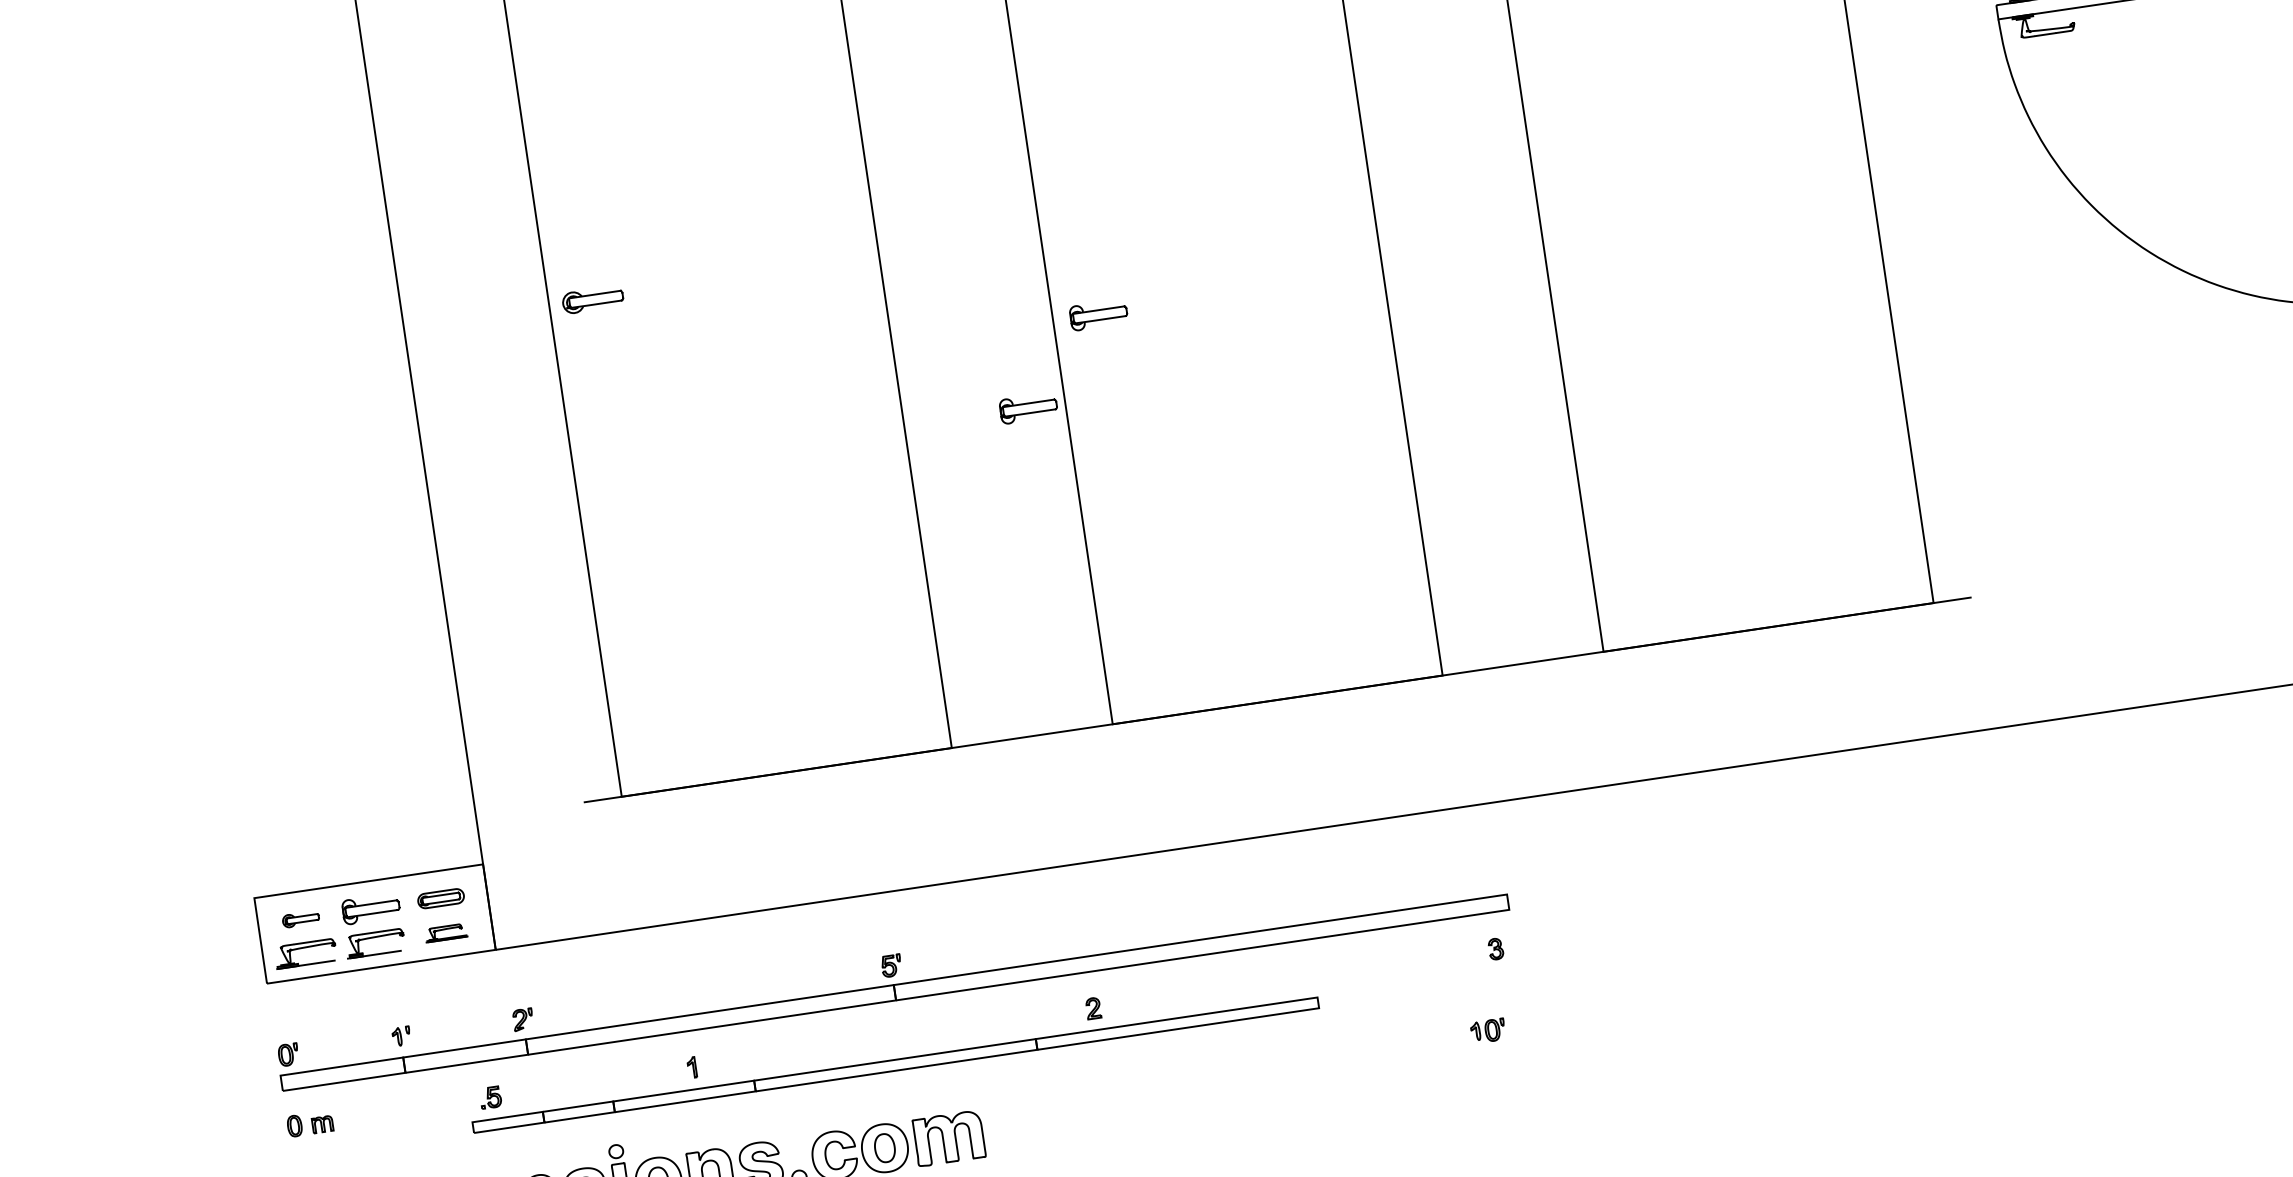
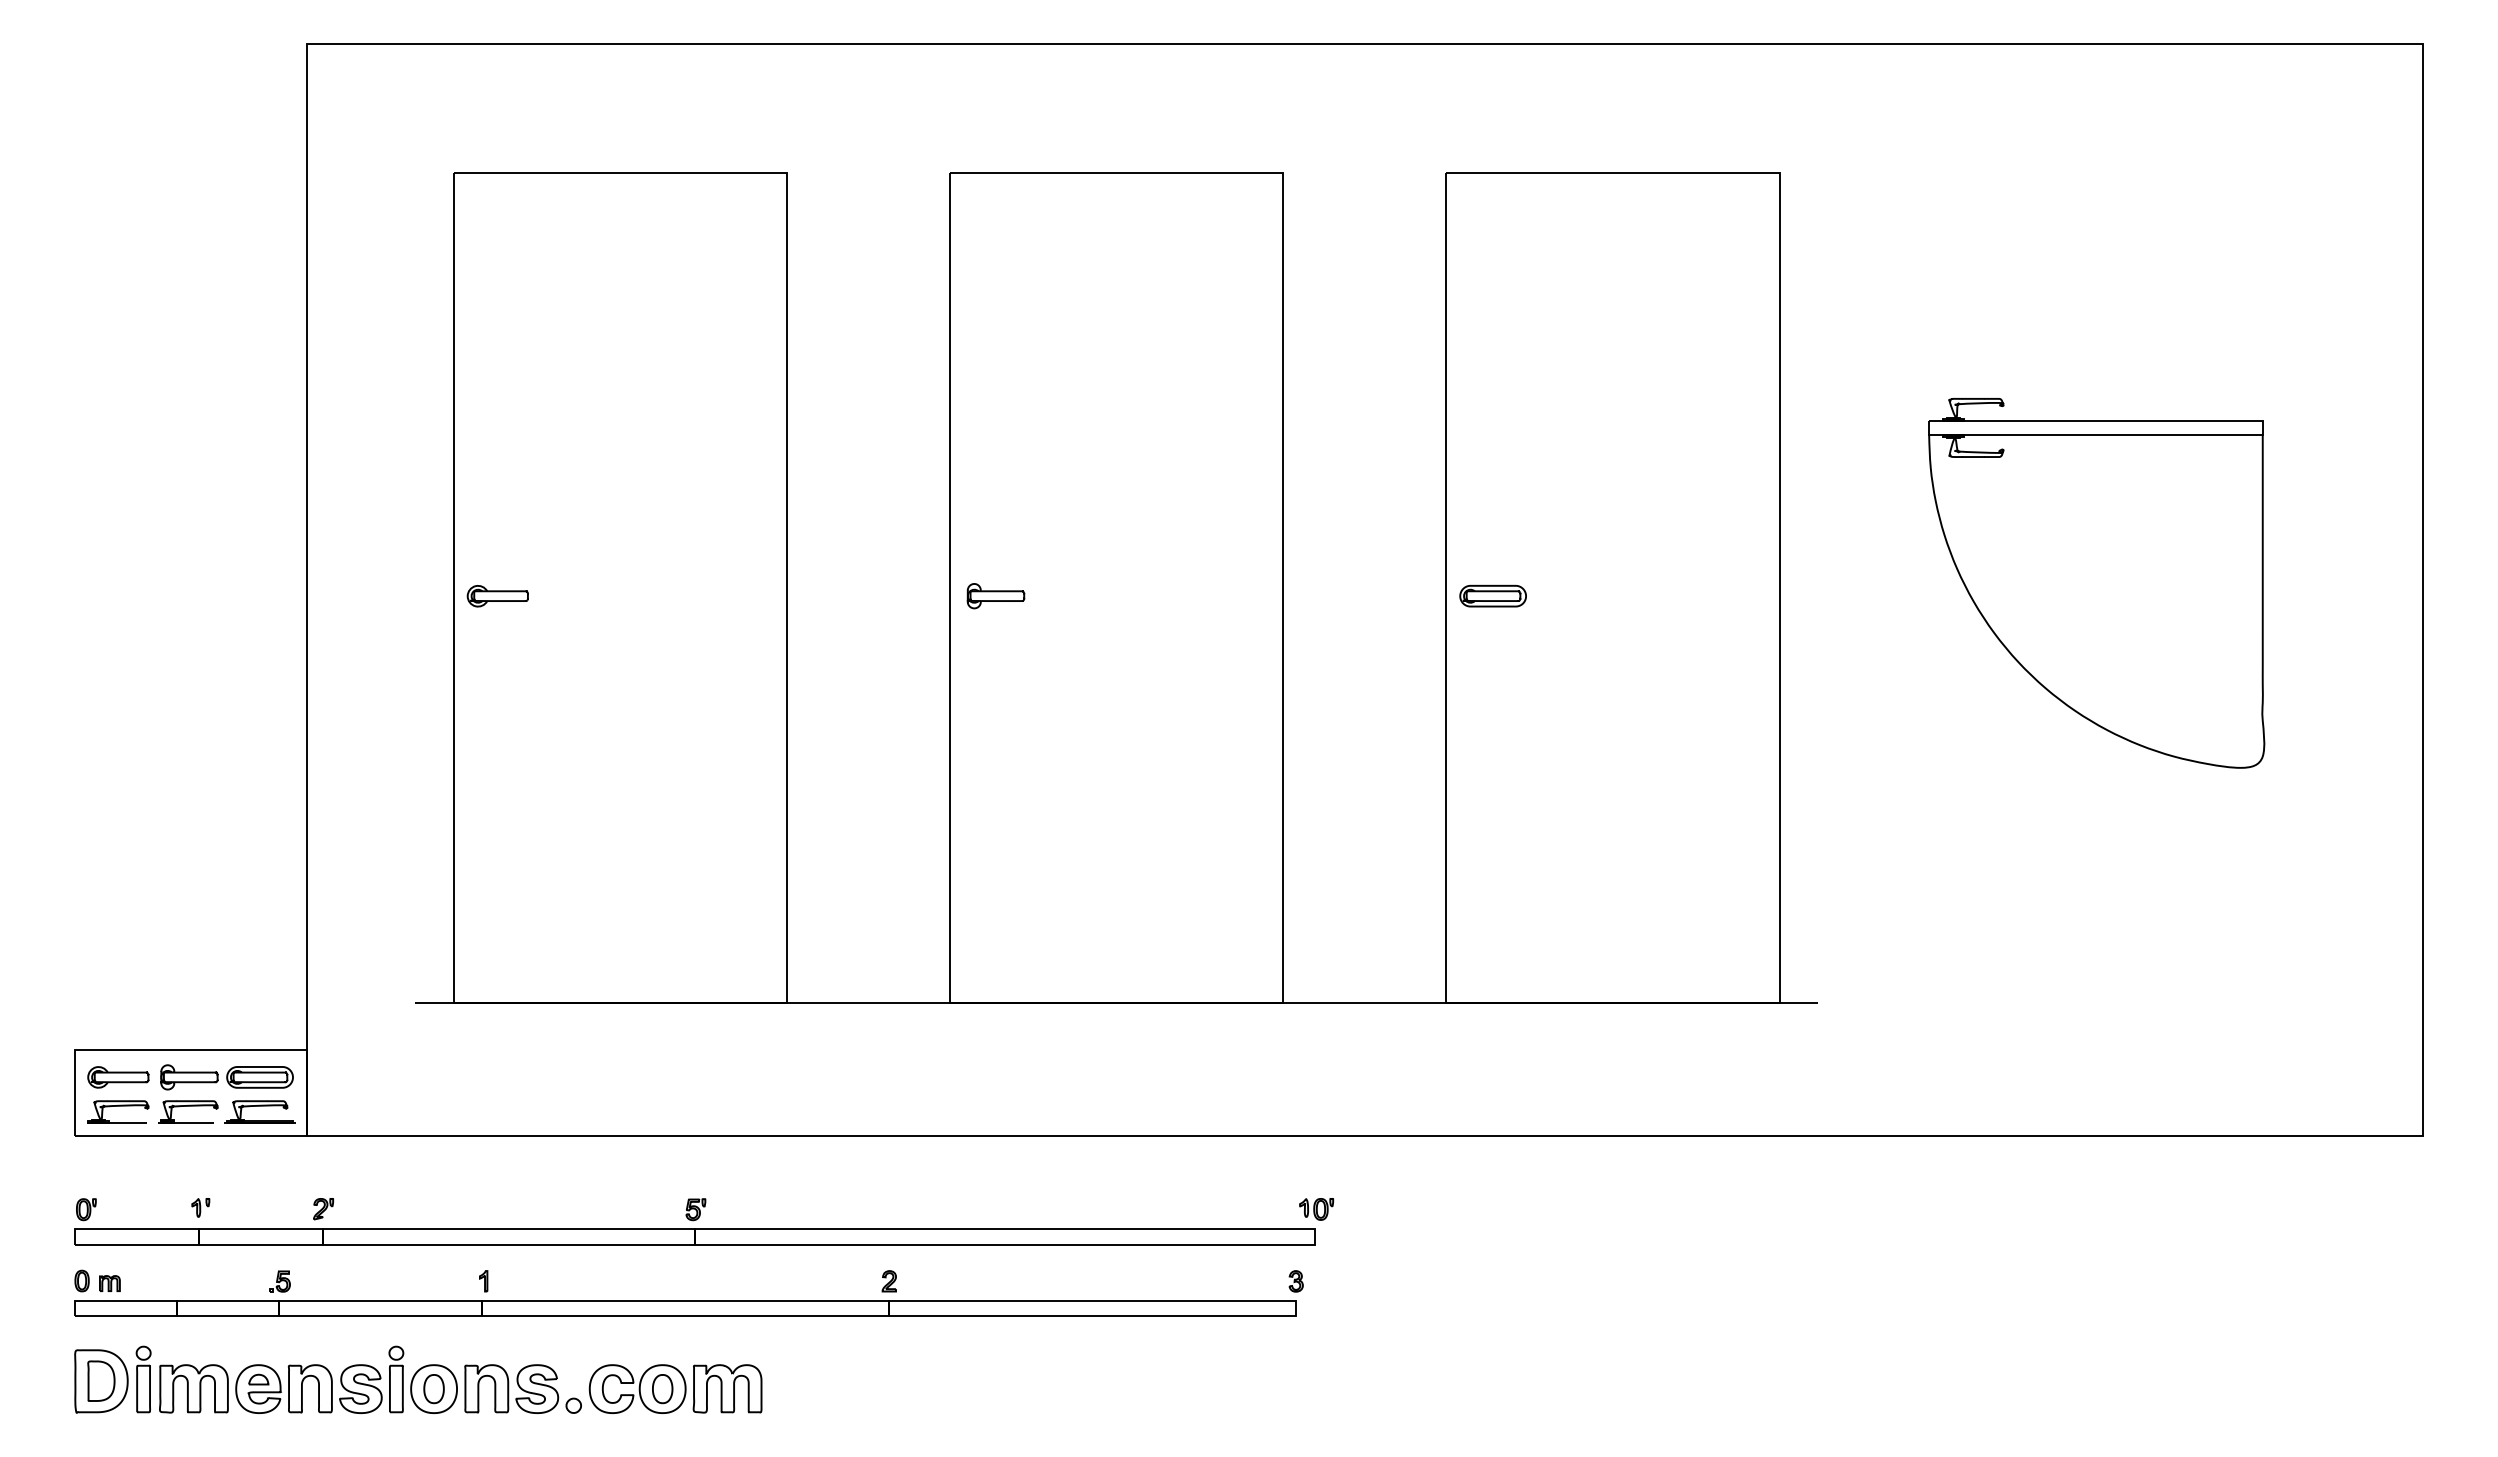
part: (1589, 241) -> (1492, 595), added
part: (592, 300) -> (497, 596), moved
part: (1028, 408) -> (912, 678), removed
part: (440, 898) -> (259, 1077), size x1.43
part: (301, 919) -> (118, 1077), size x1.67
part: (445, 932) -> (259, 1111), size x1.67
part: (1488, 1031) -> (1316, 1209), moved
part: (895, 1065) -> (685, 1308), size x1.43

